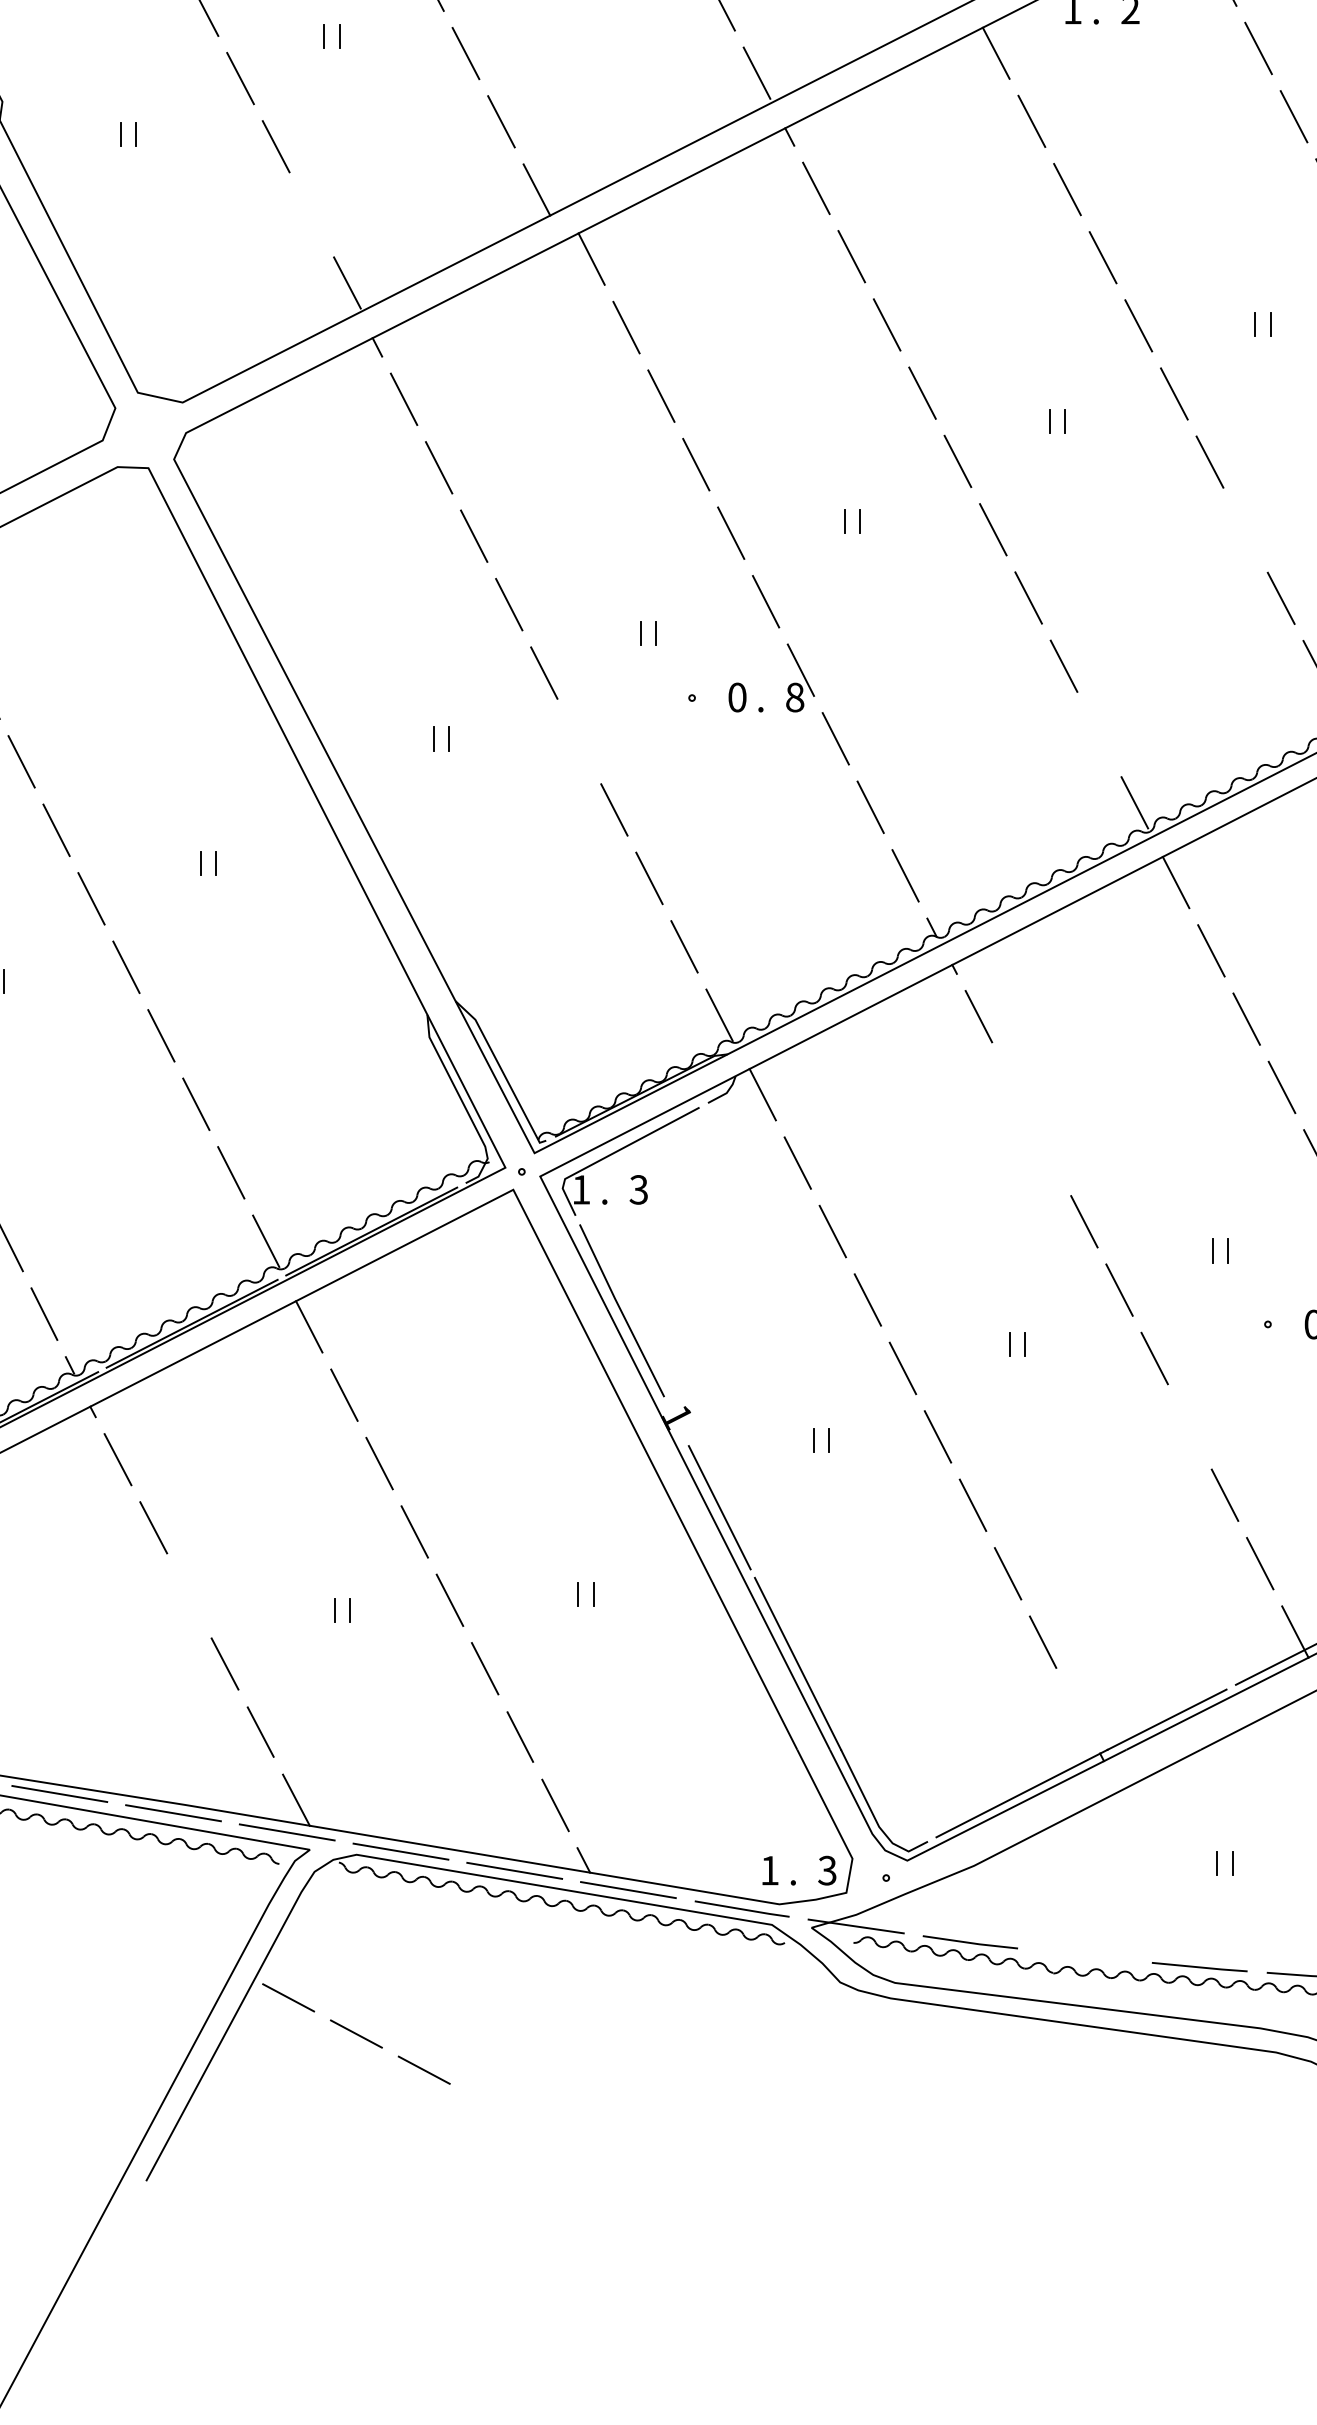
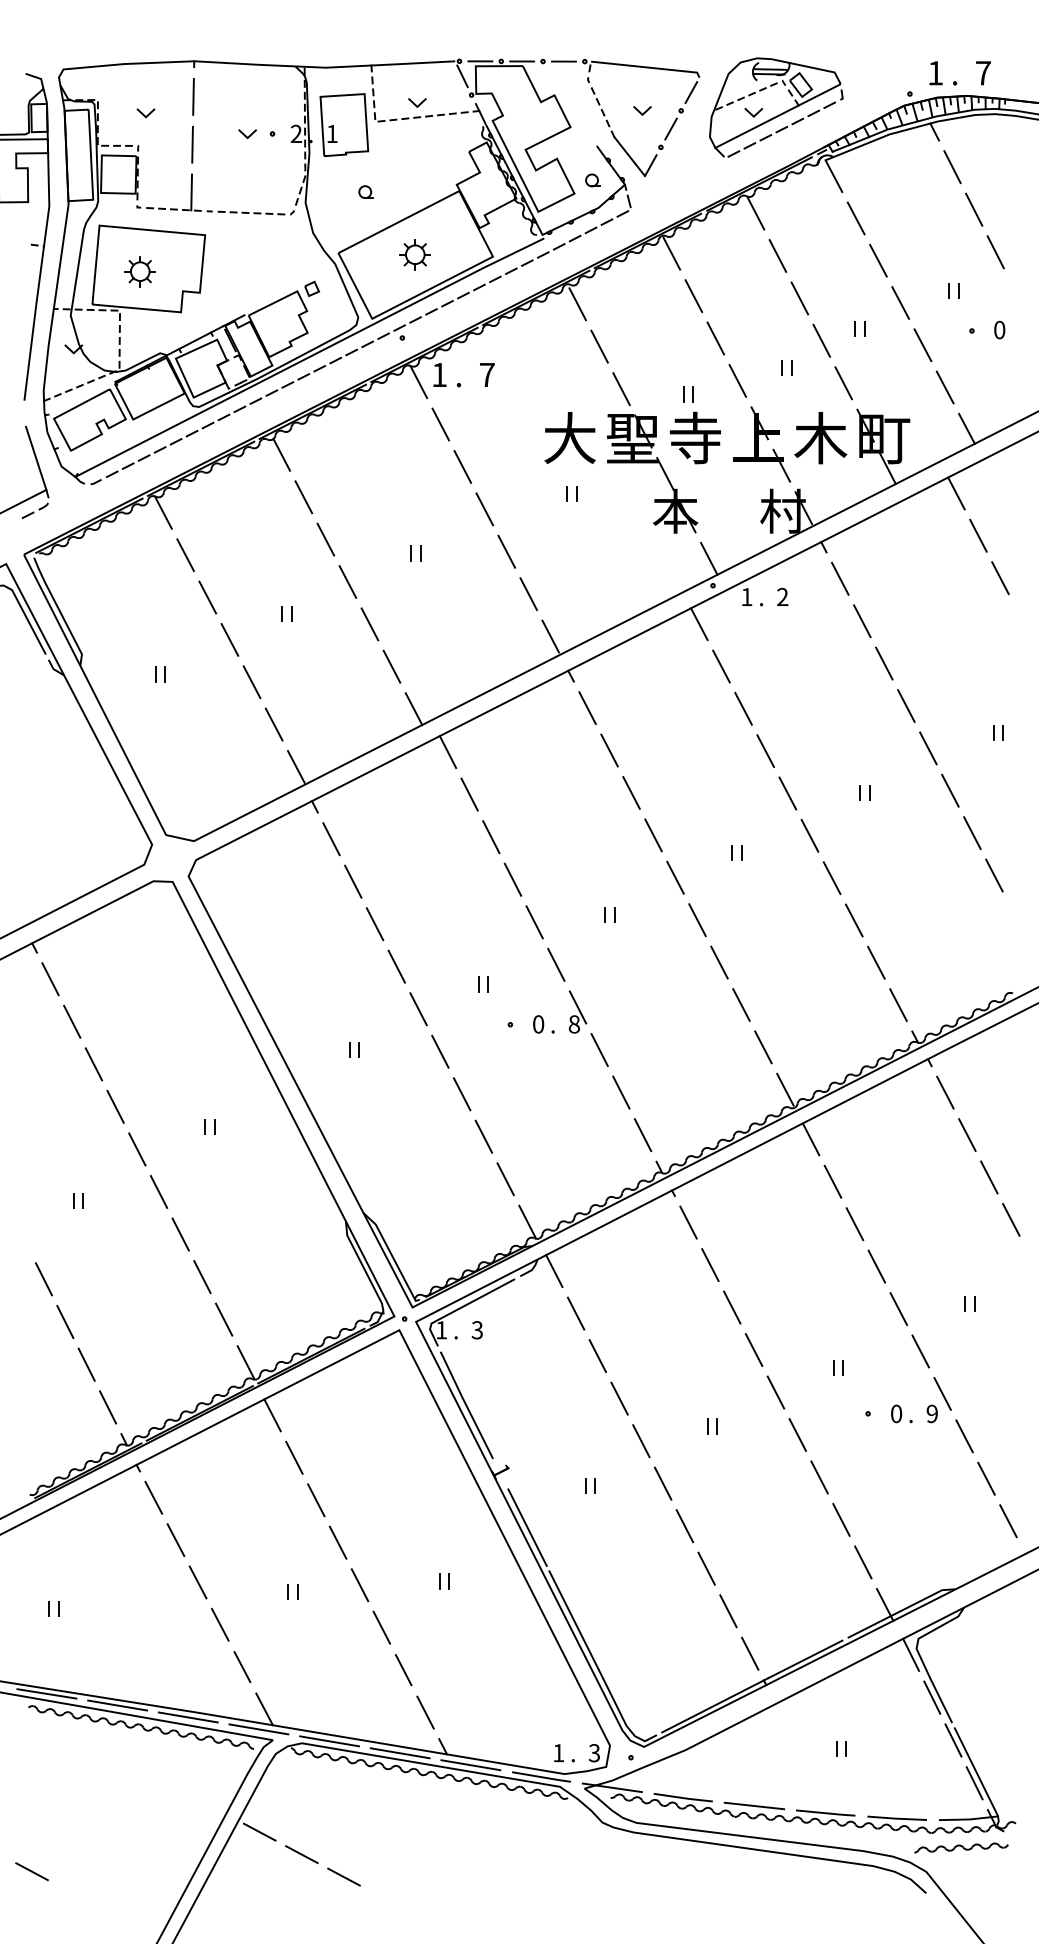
line: (310, 214) -> (273, 724), added
line: (1244, 530) -> (853, 920), added
line: (1099, 734) -> (763, 1047), added
line: (579, 741) -> (440, 1051), added
line: (1014, 1085) -> (710, 1265), added
line: (1049, 1153) -> (732, 1307), added
line: (1189, 1426) -> (819, 1477), added
line: (188, 1595) -> (197, 1582), added
line: (1078, 1710) -> (750, 1653), added
line: (1085, 1954) -> (754, 1805), added

